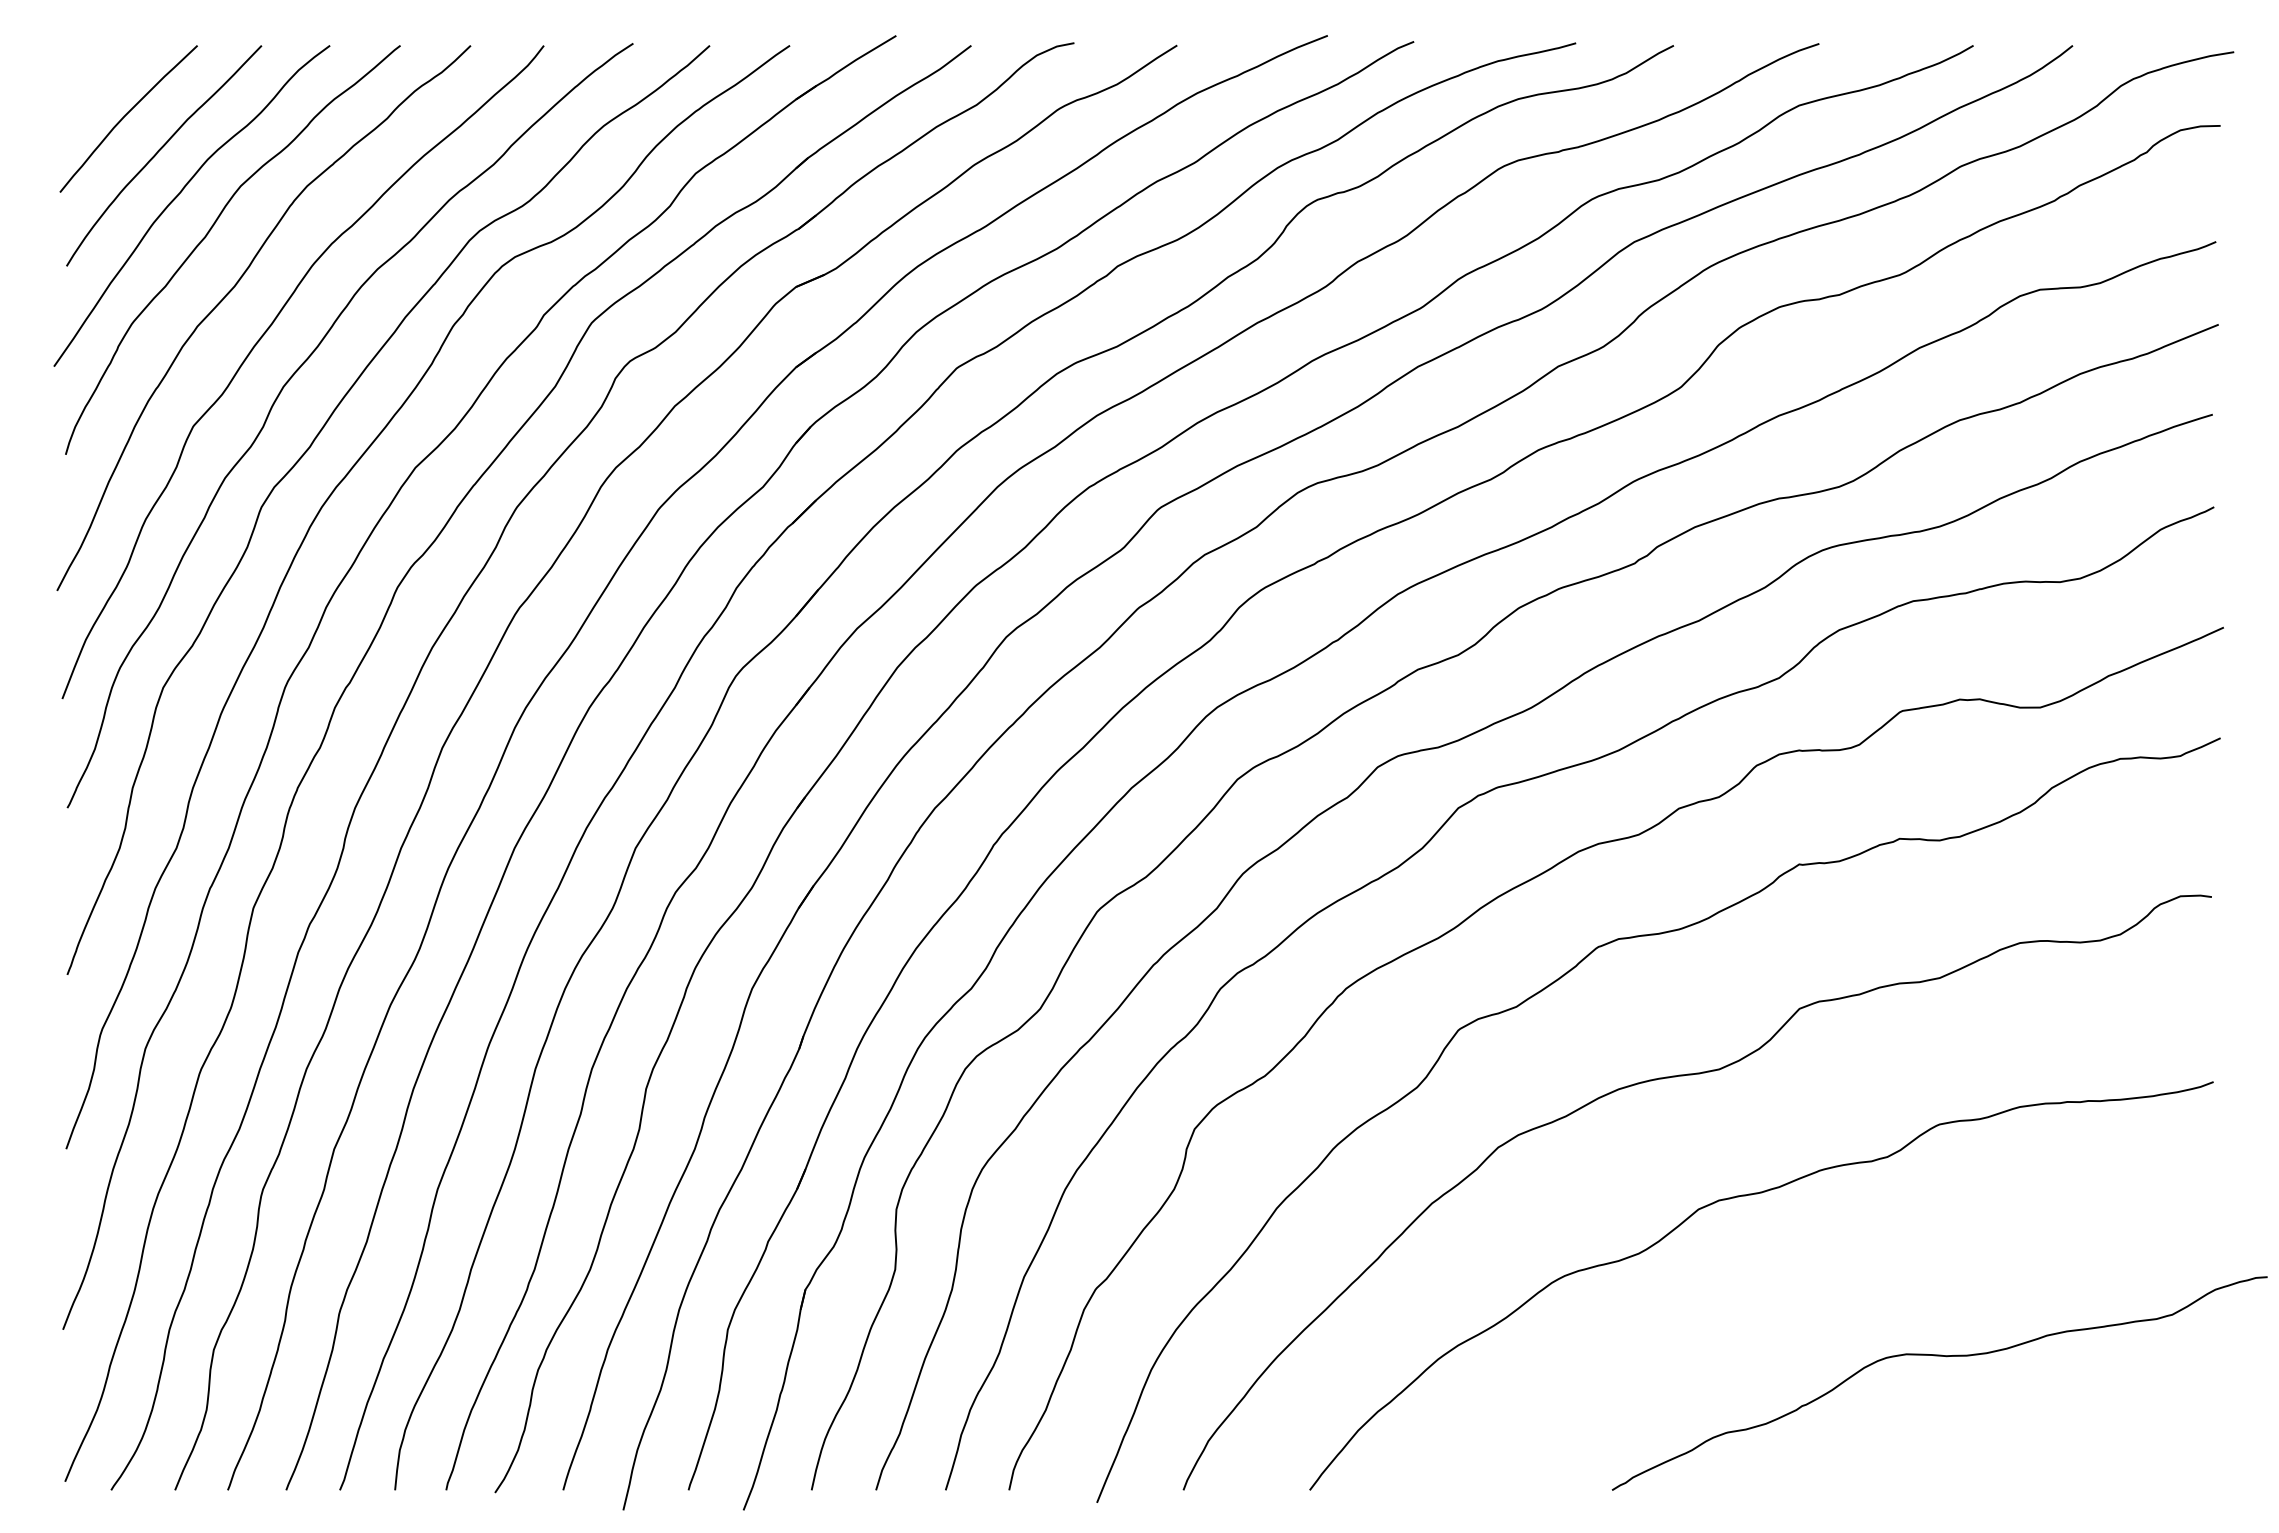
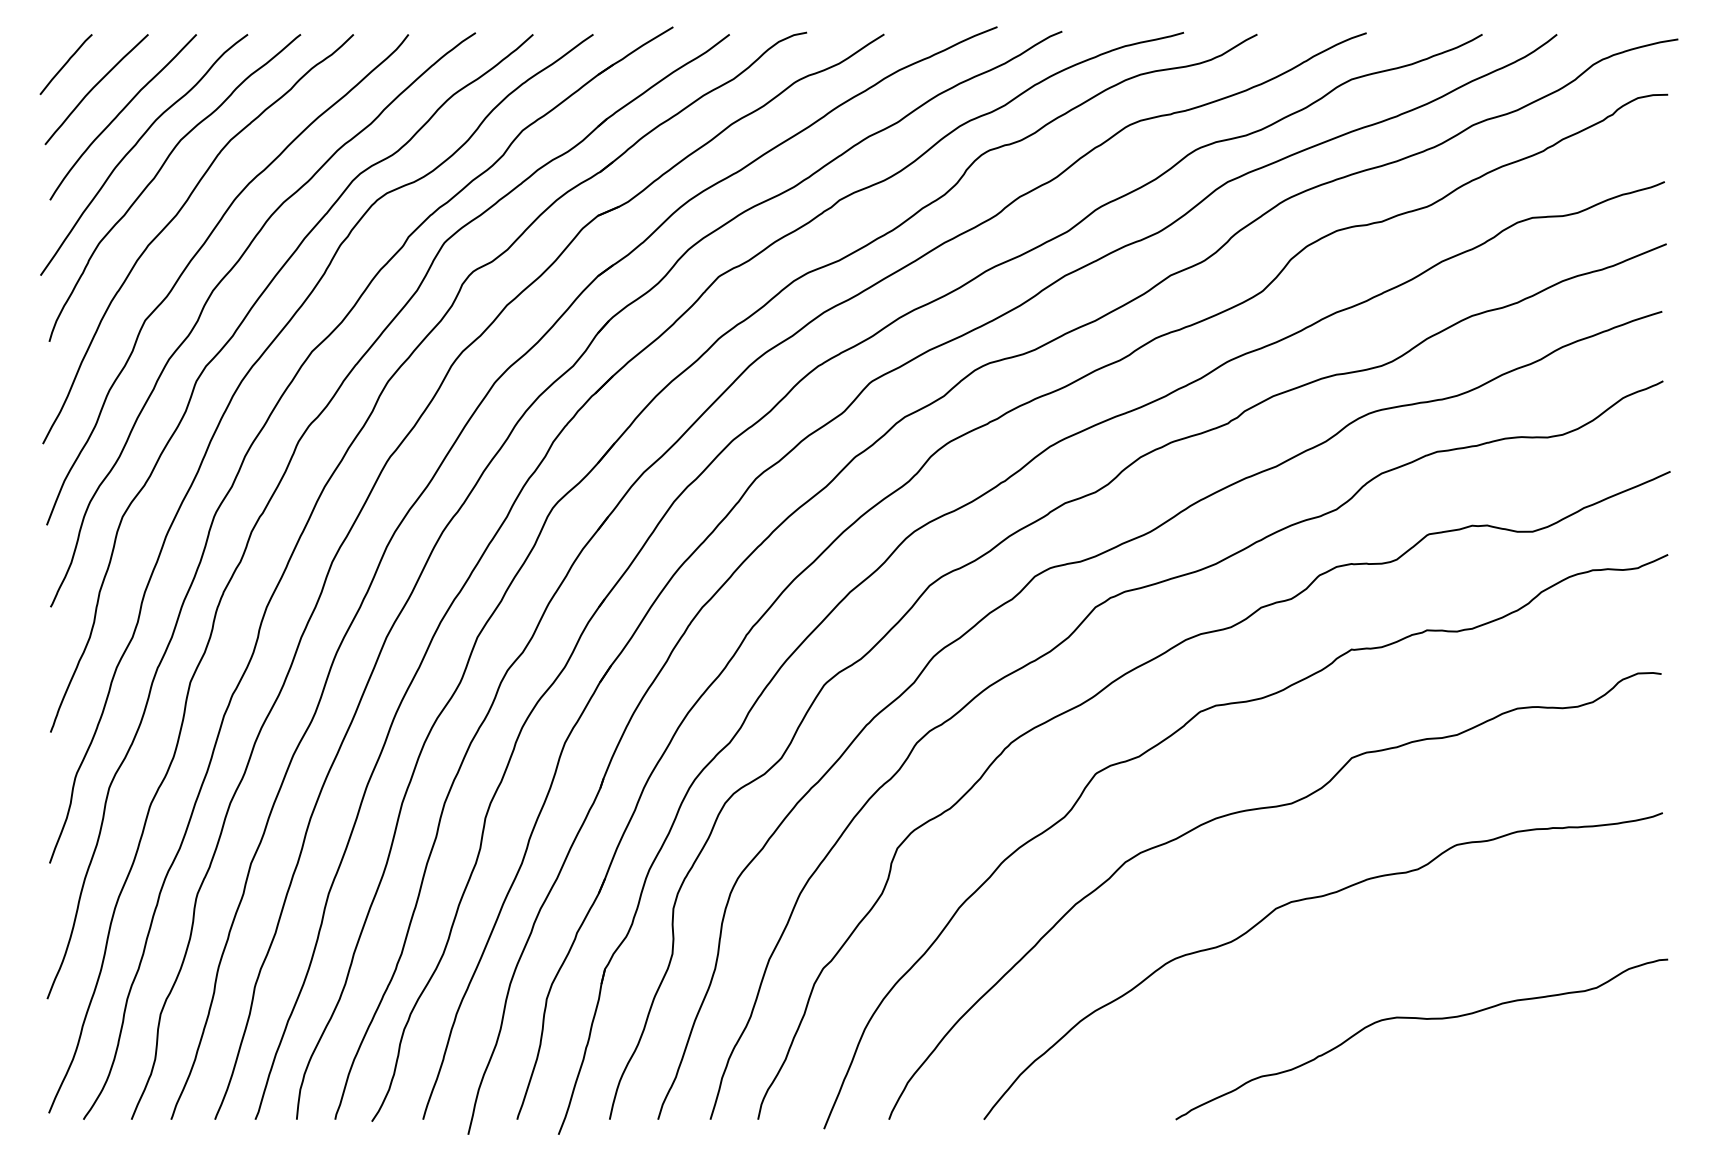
curve: (88, 85) -> (66, 64), added
curve: (1946, 1357) -> (1426, 1019), moved

